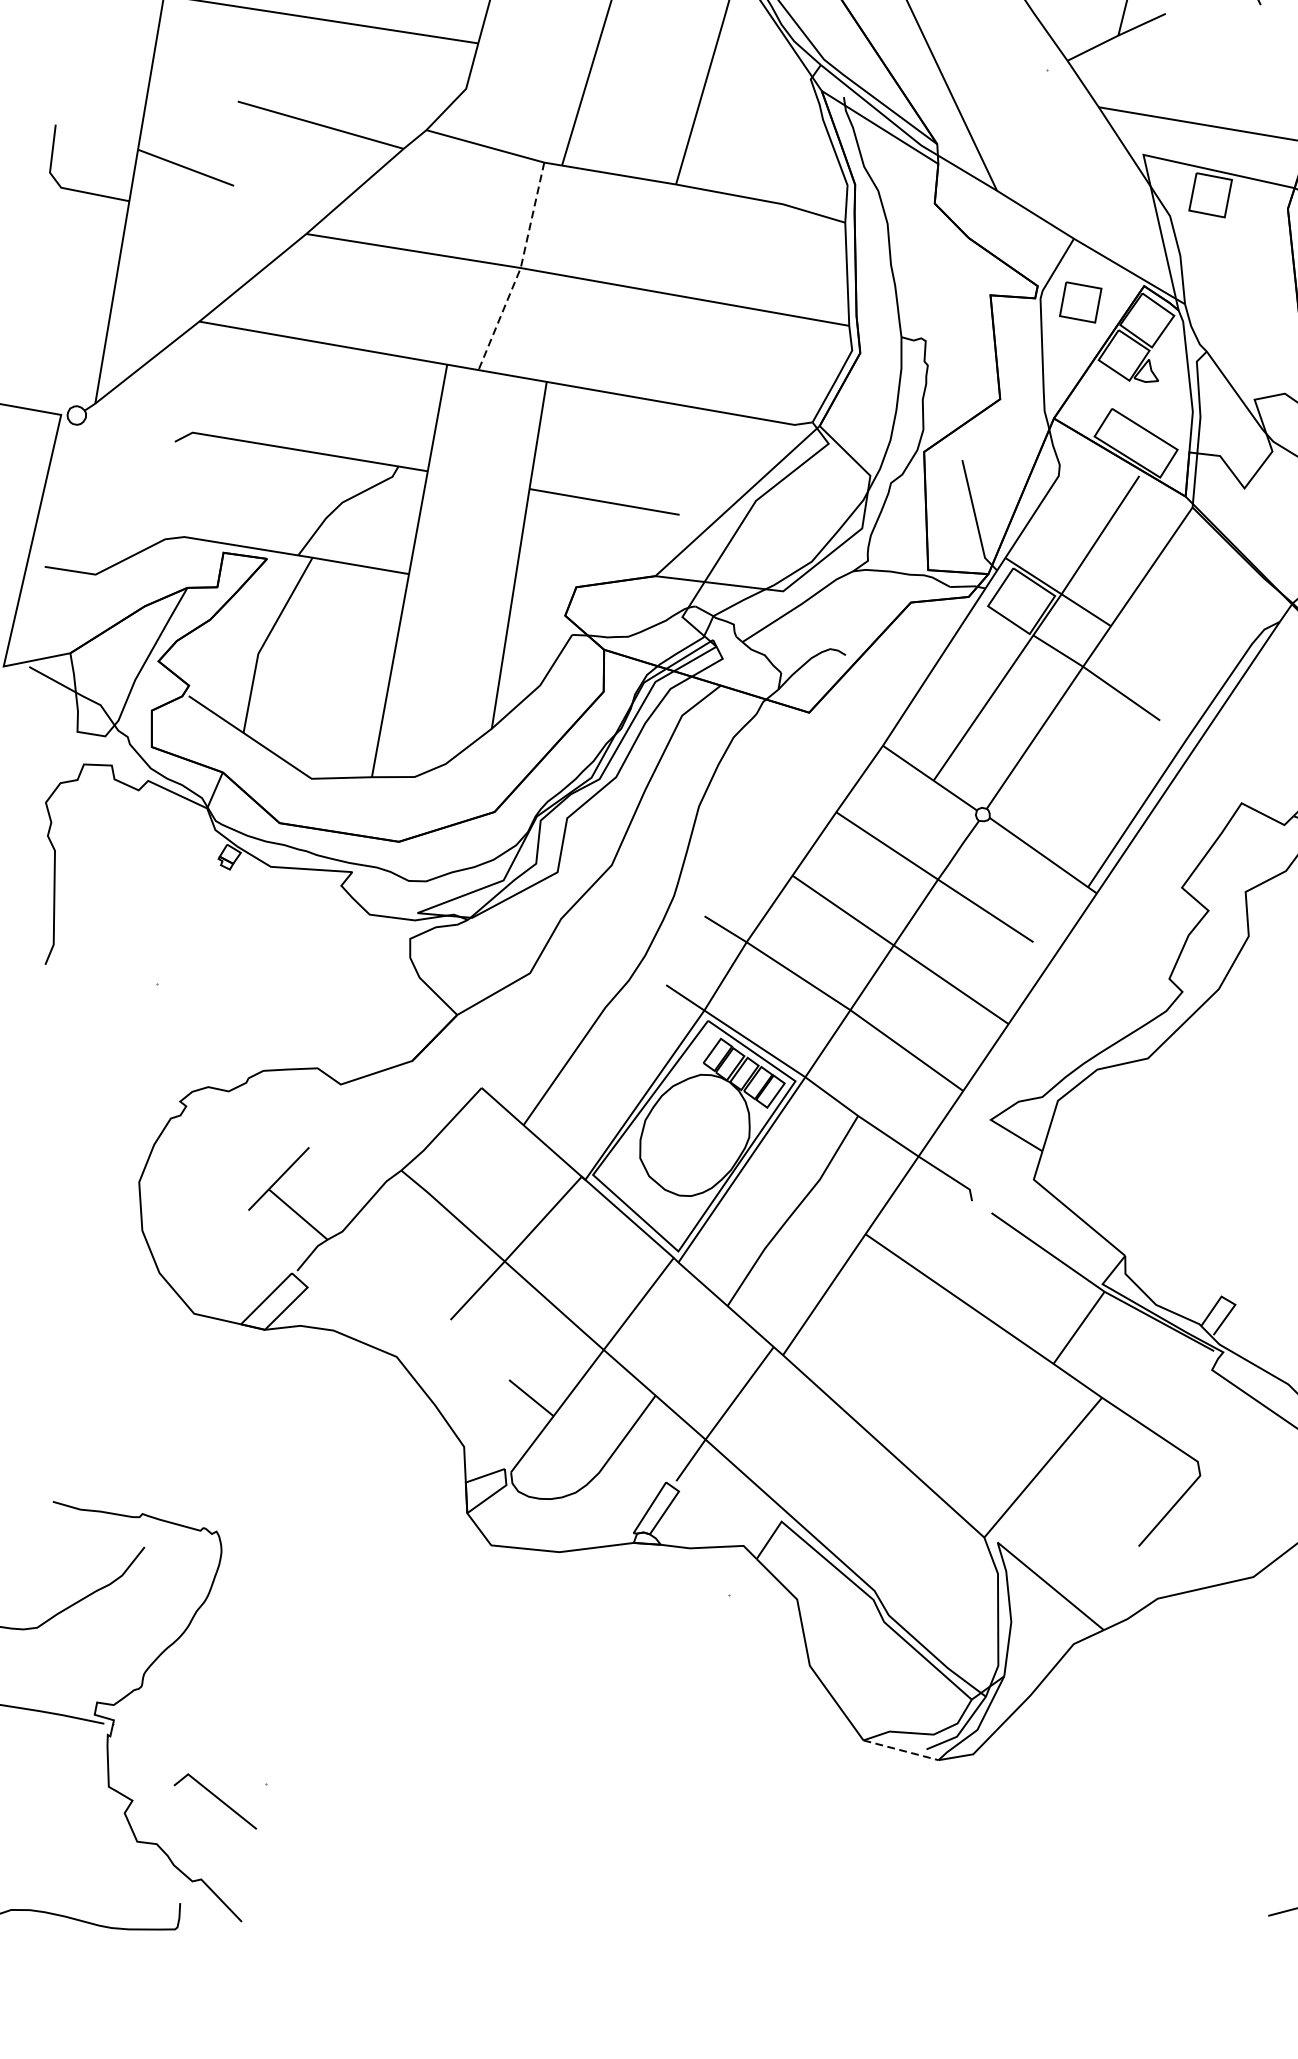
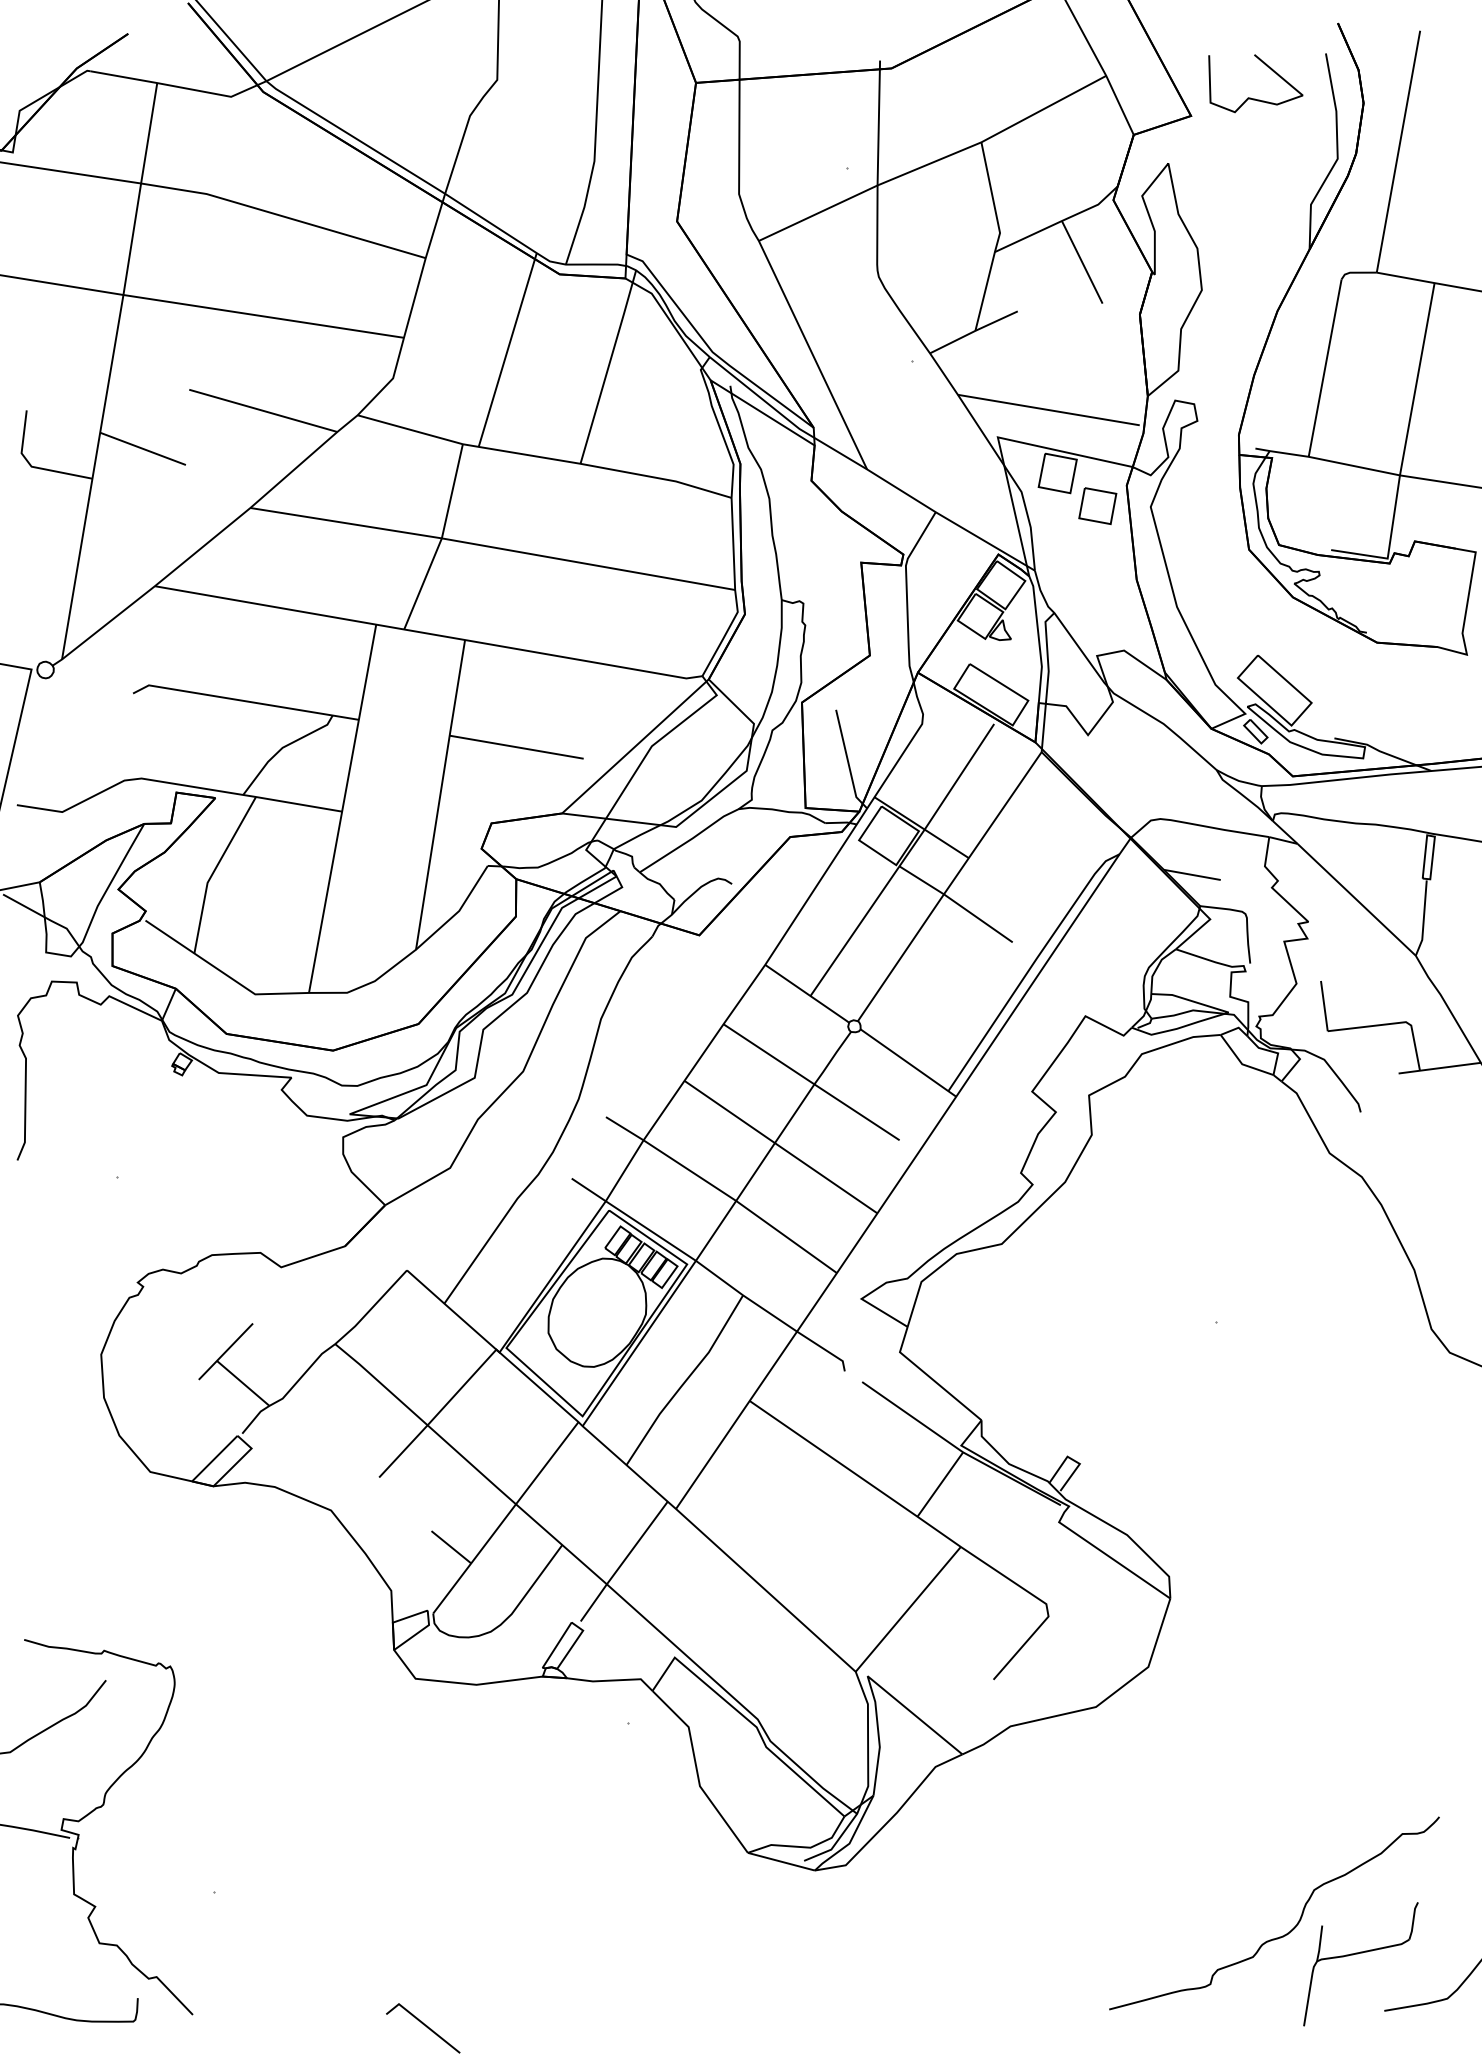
line: (520, 269) -> (441, 539), dashed -> solid
part: (1080, 301) -> (1097, 505), moved
line: (901, 1750) -> (781, 1861), dashed -> solid
line: (217, 1799) -> (425, 2026), moved

